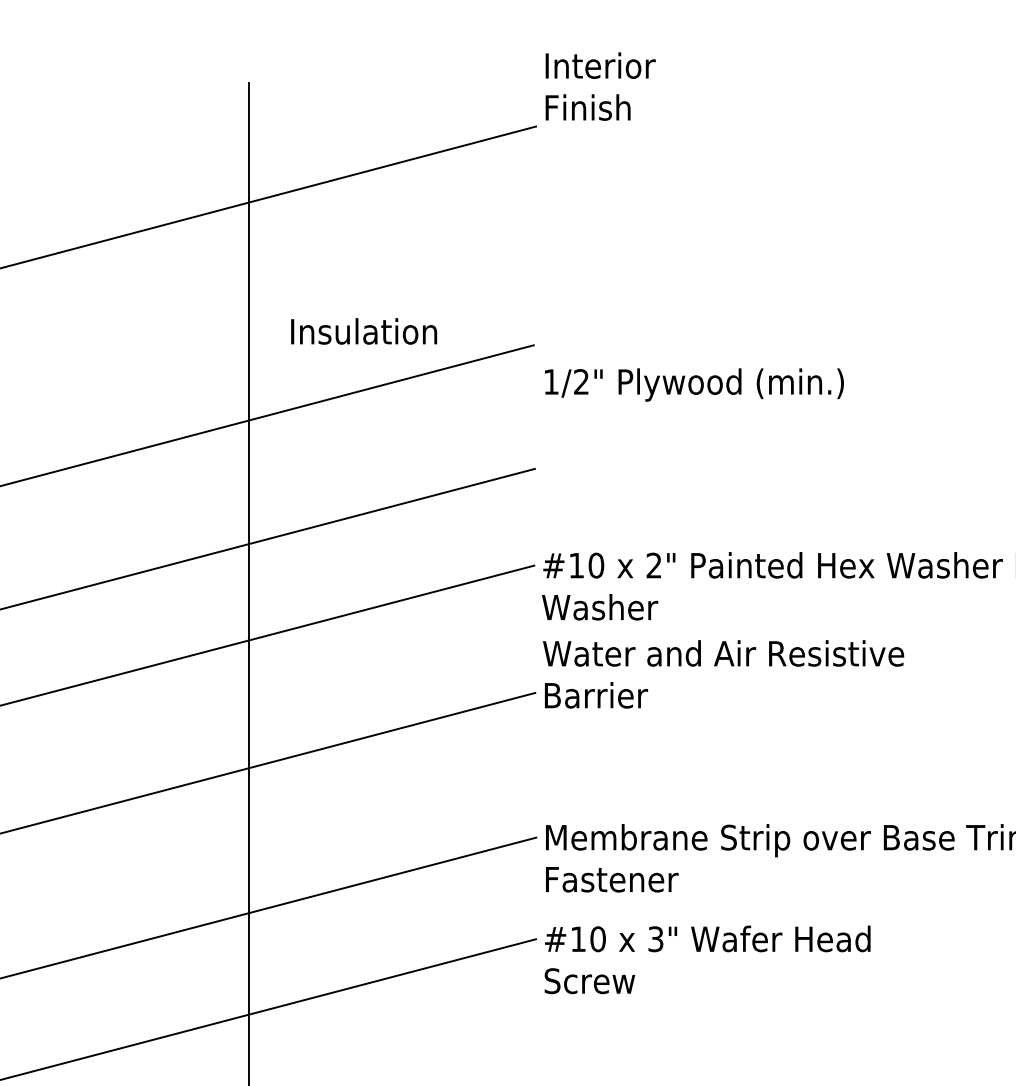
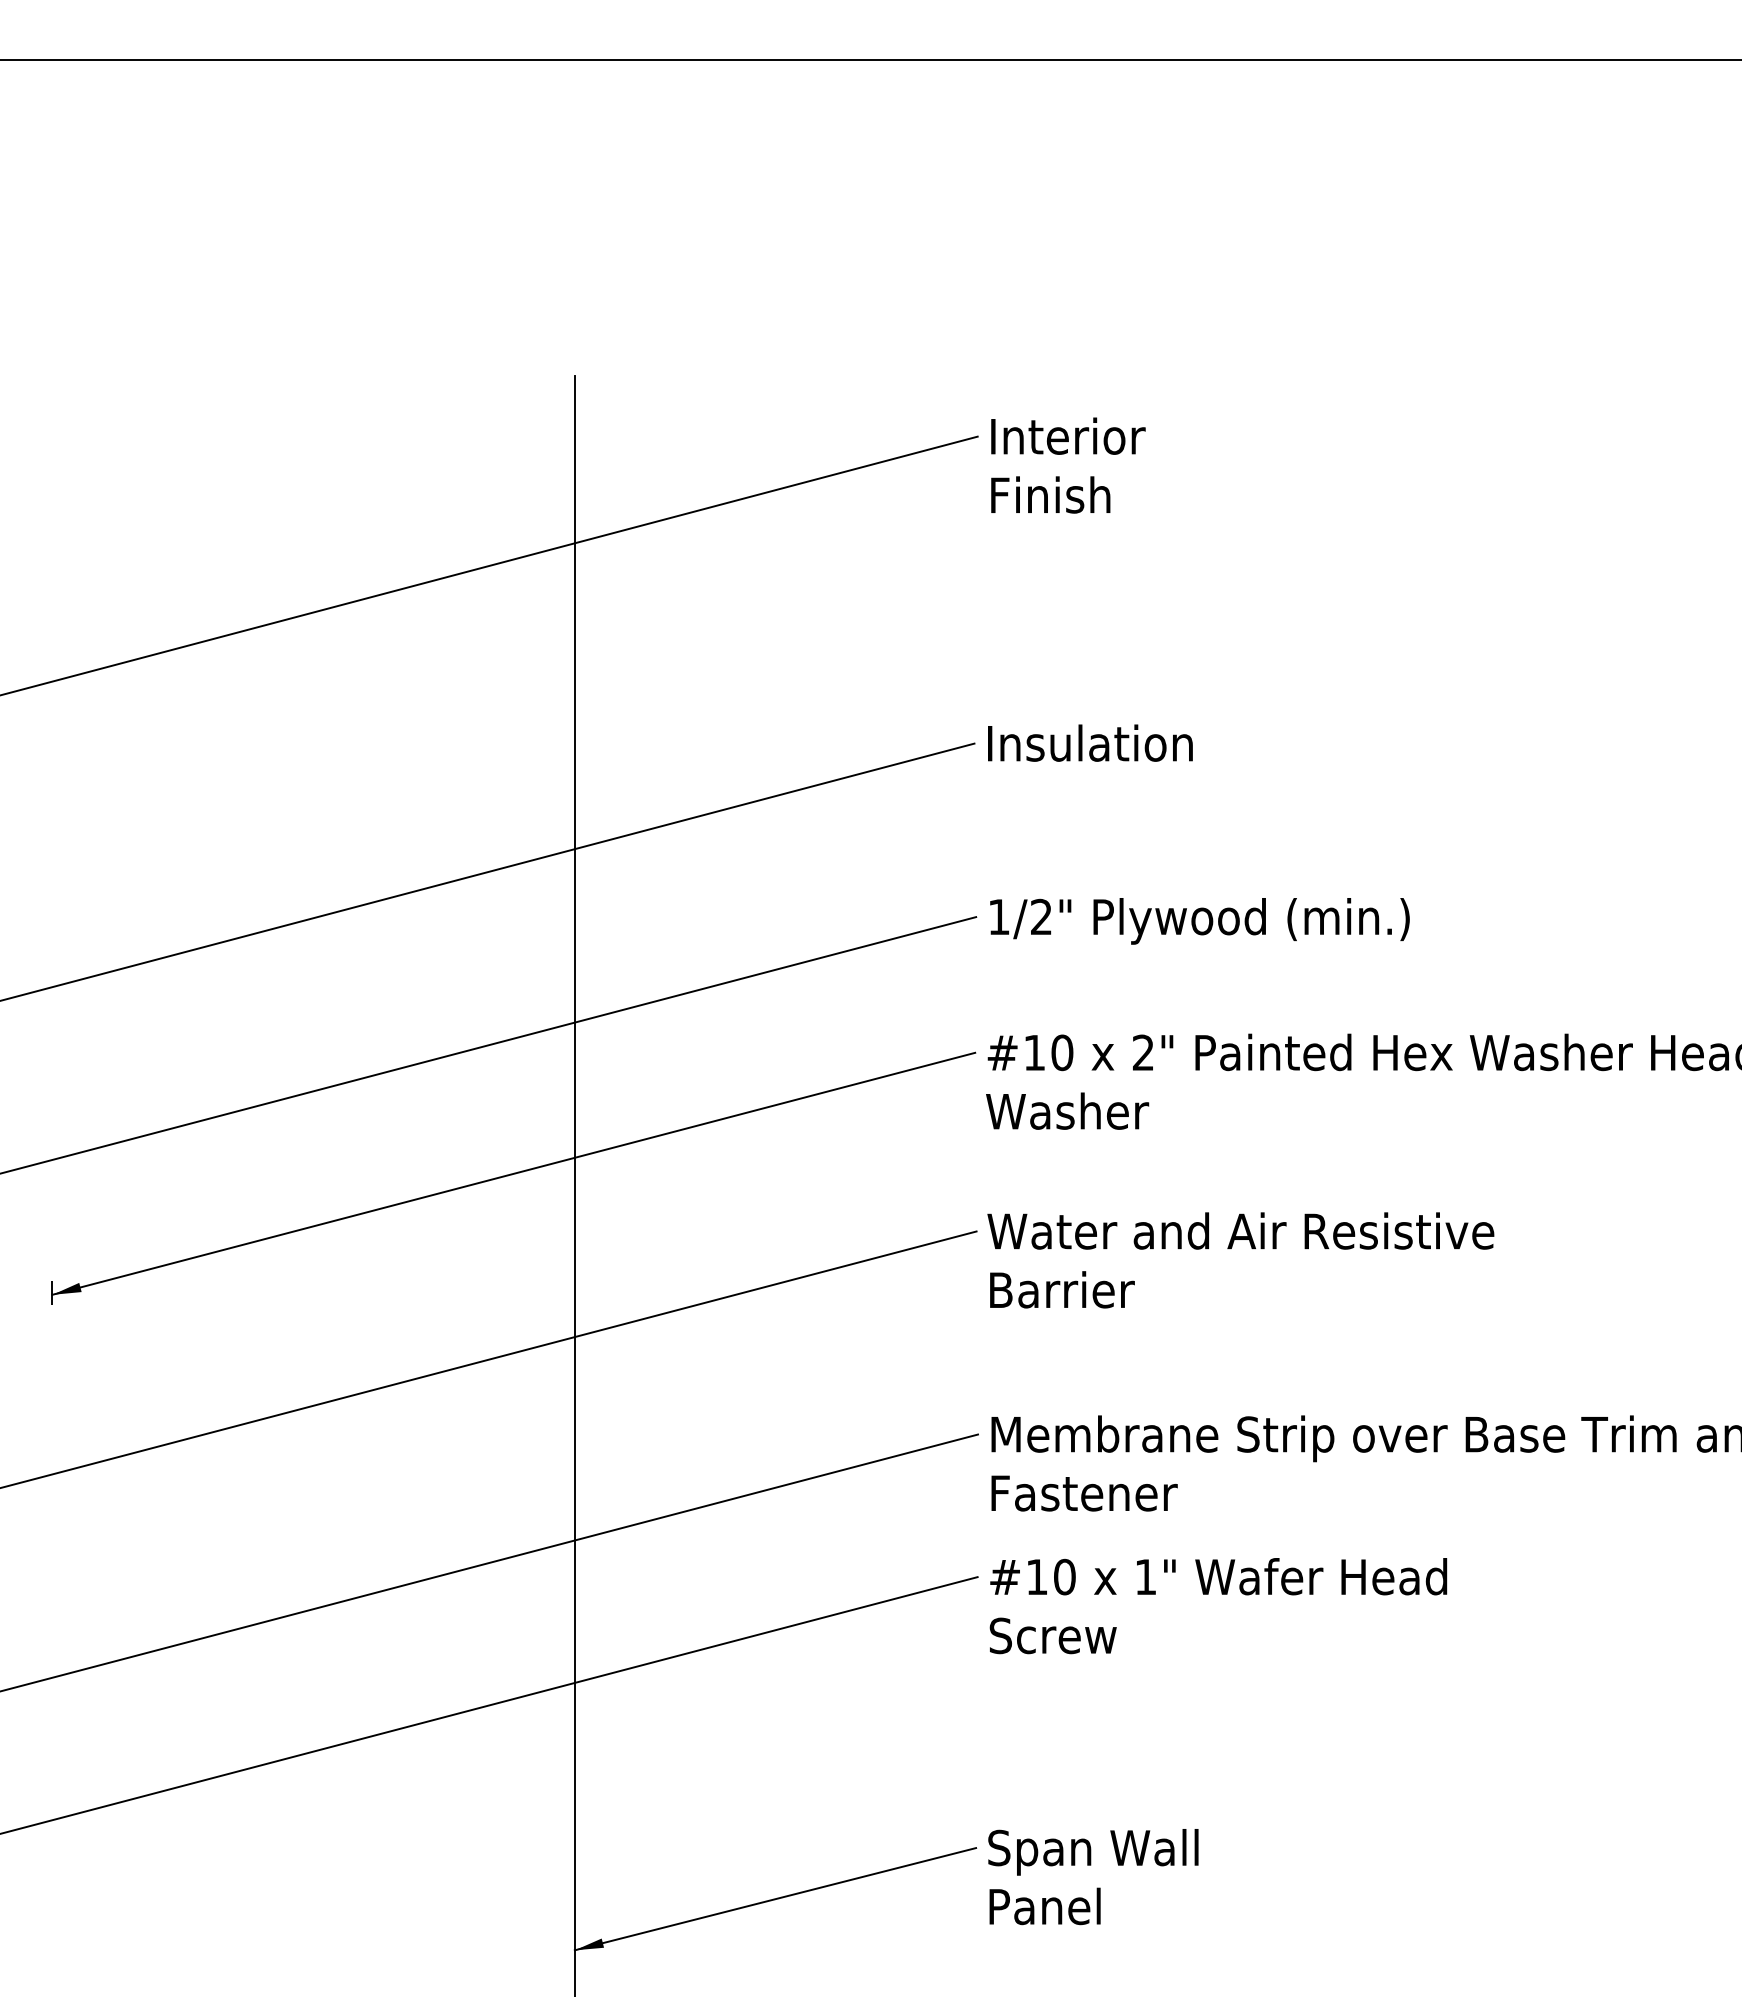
text: (600, 86) -> (1068, 465), moved
text: (364, 330) -> (1090, 742), moved
text: (694, 385) -> (1199, 921), moved
text: (723, 674) -> (1240, 1260), moved
text: (655, 938) -> (1145, 1576), 3" -> 1"

